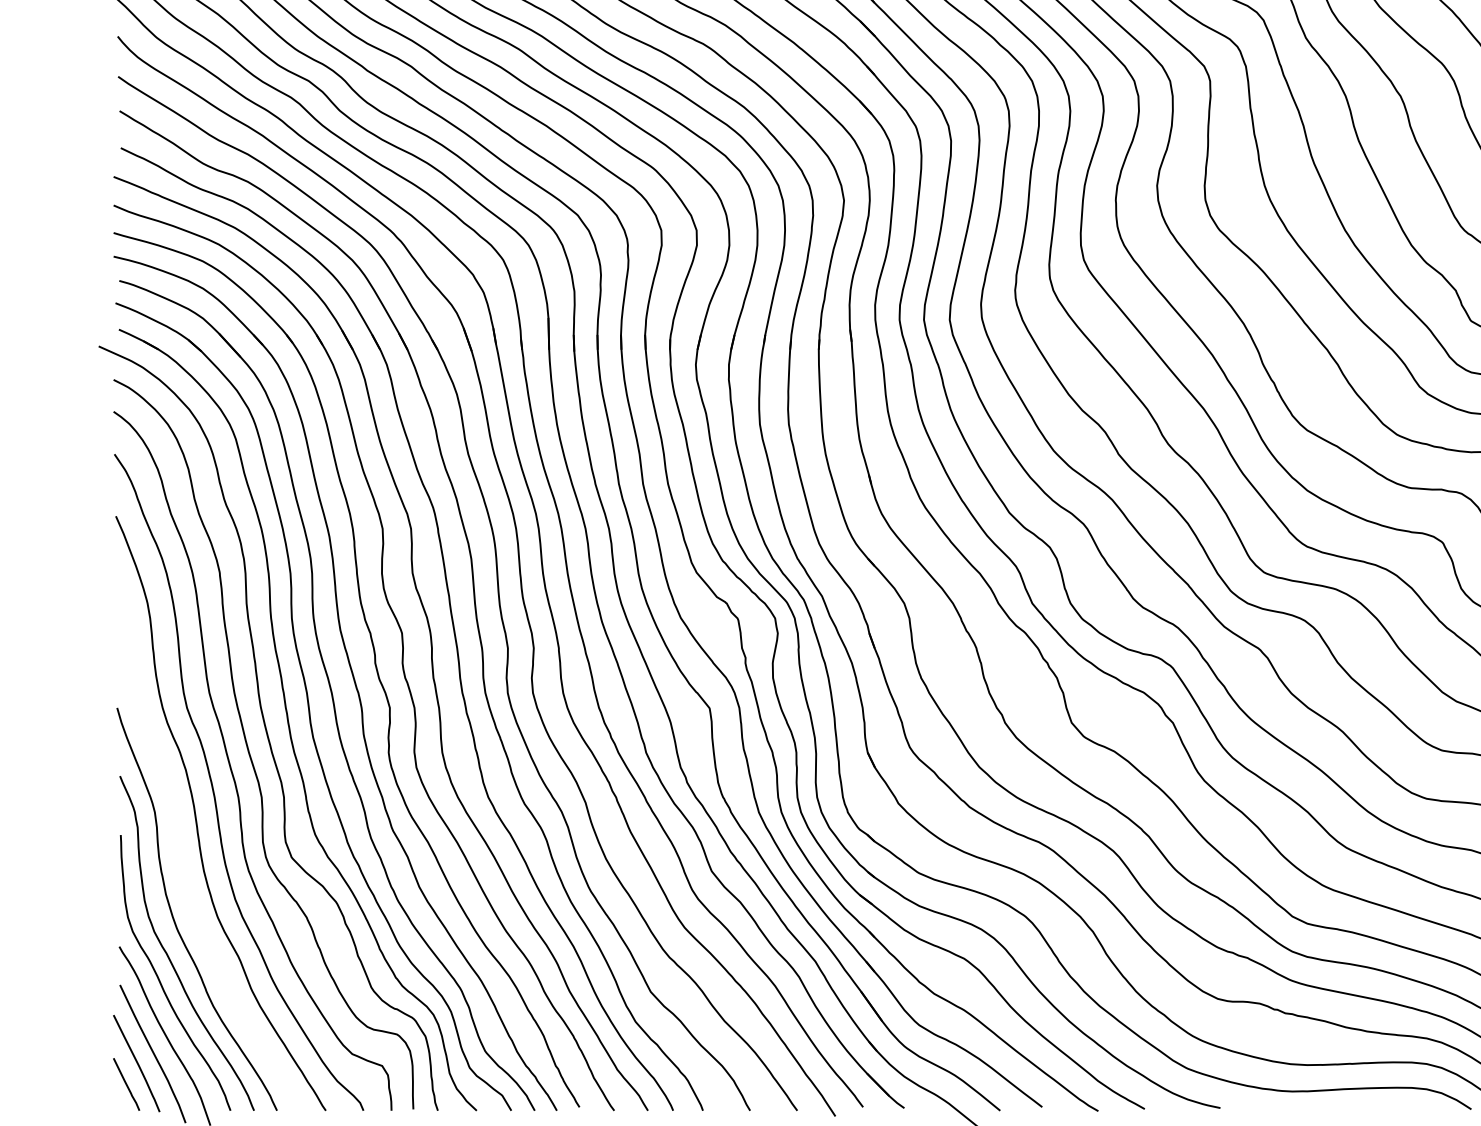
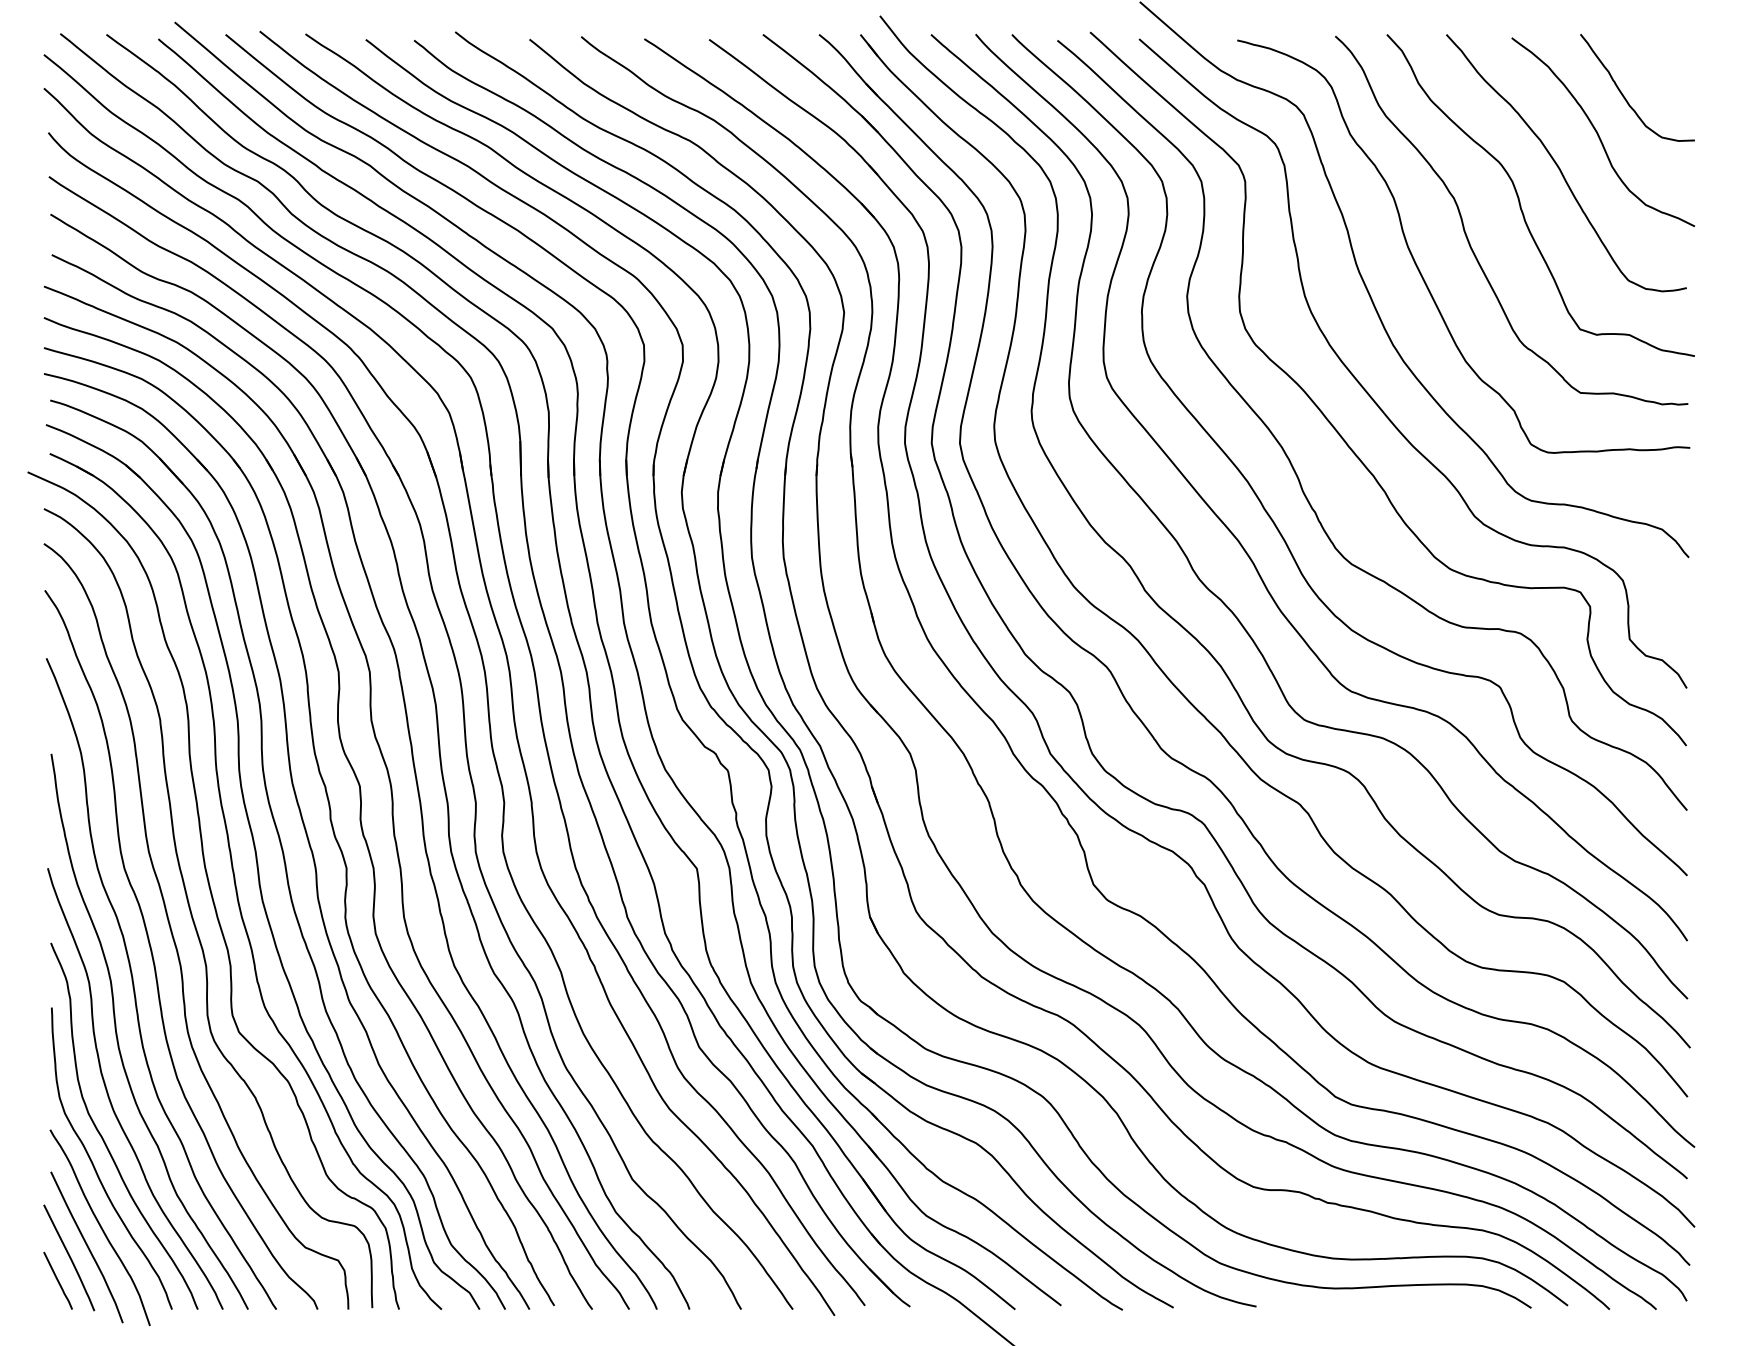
curve: (181, 863) -> (118, 1038), added

